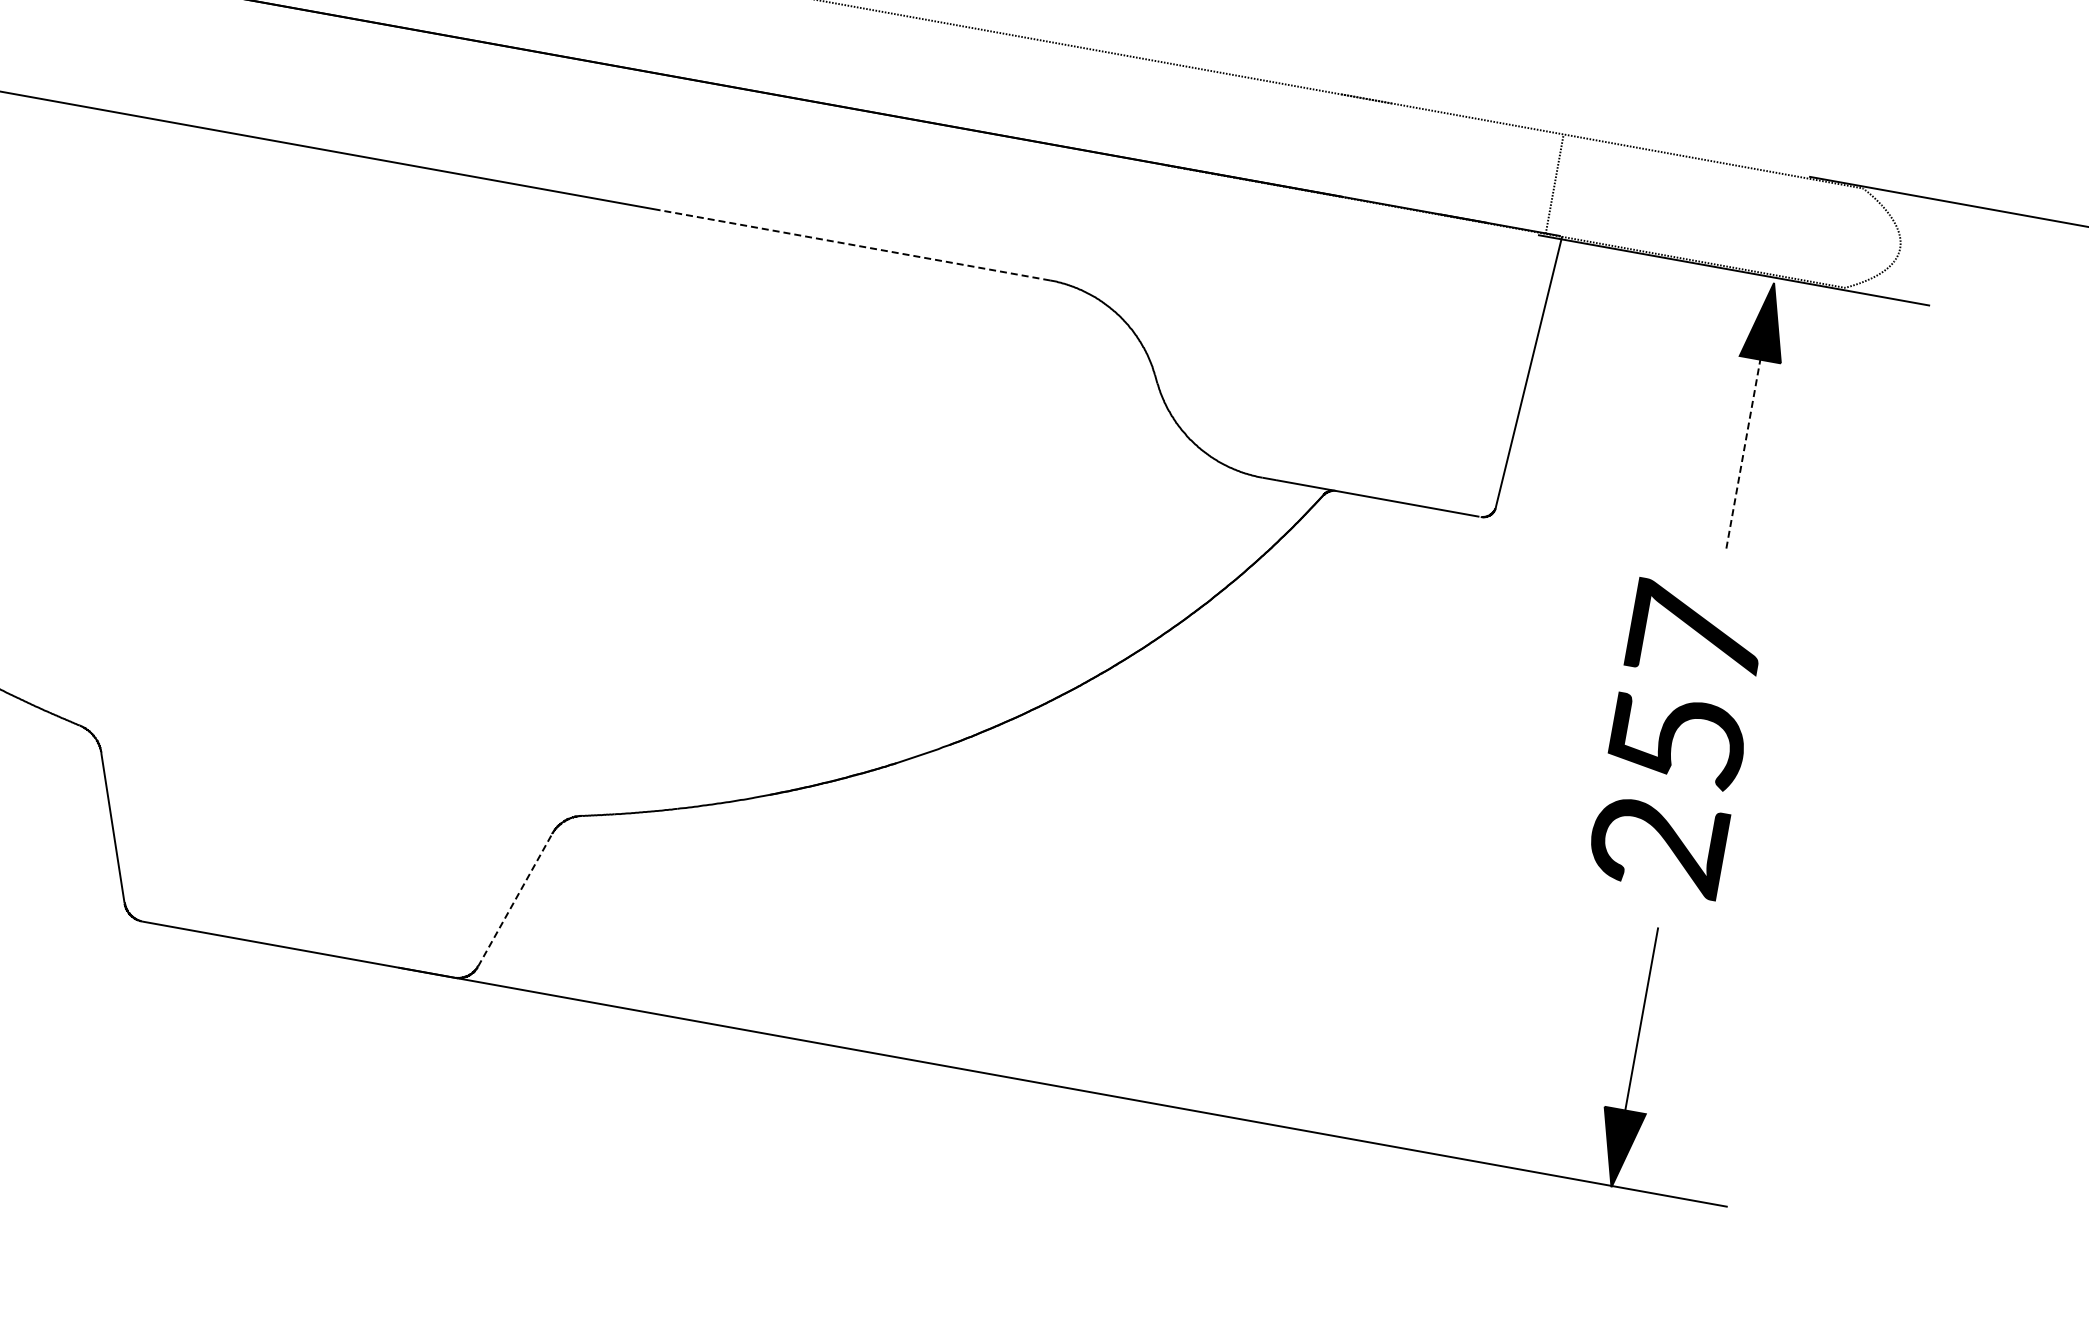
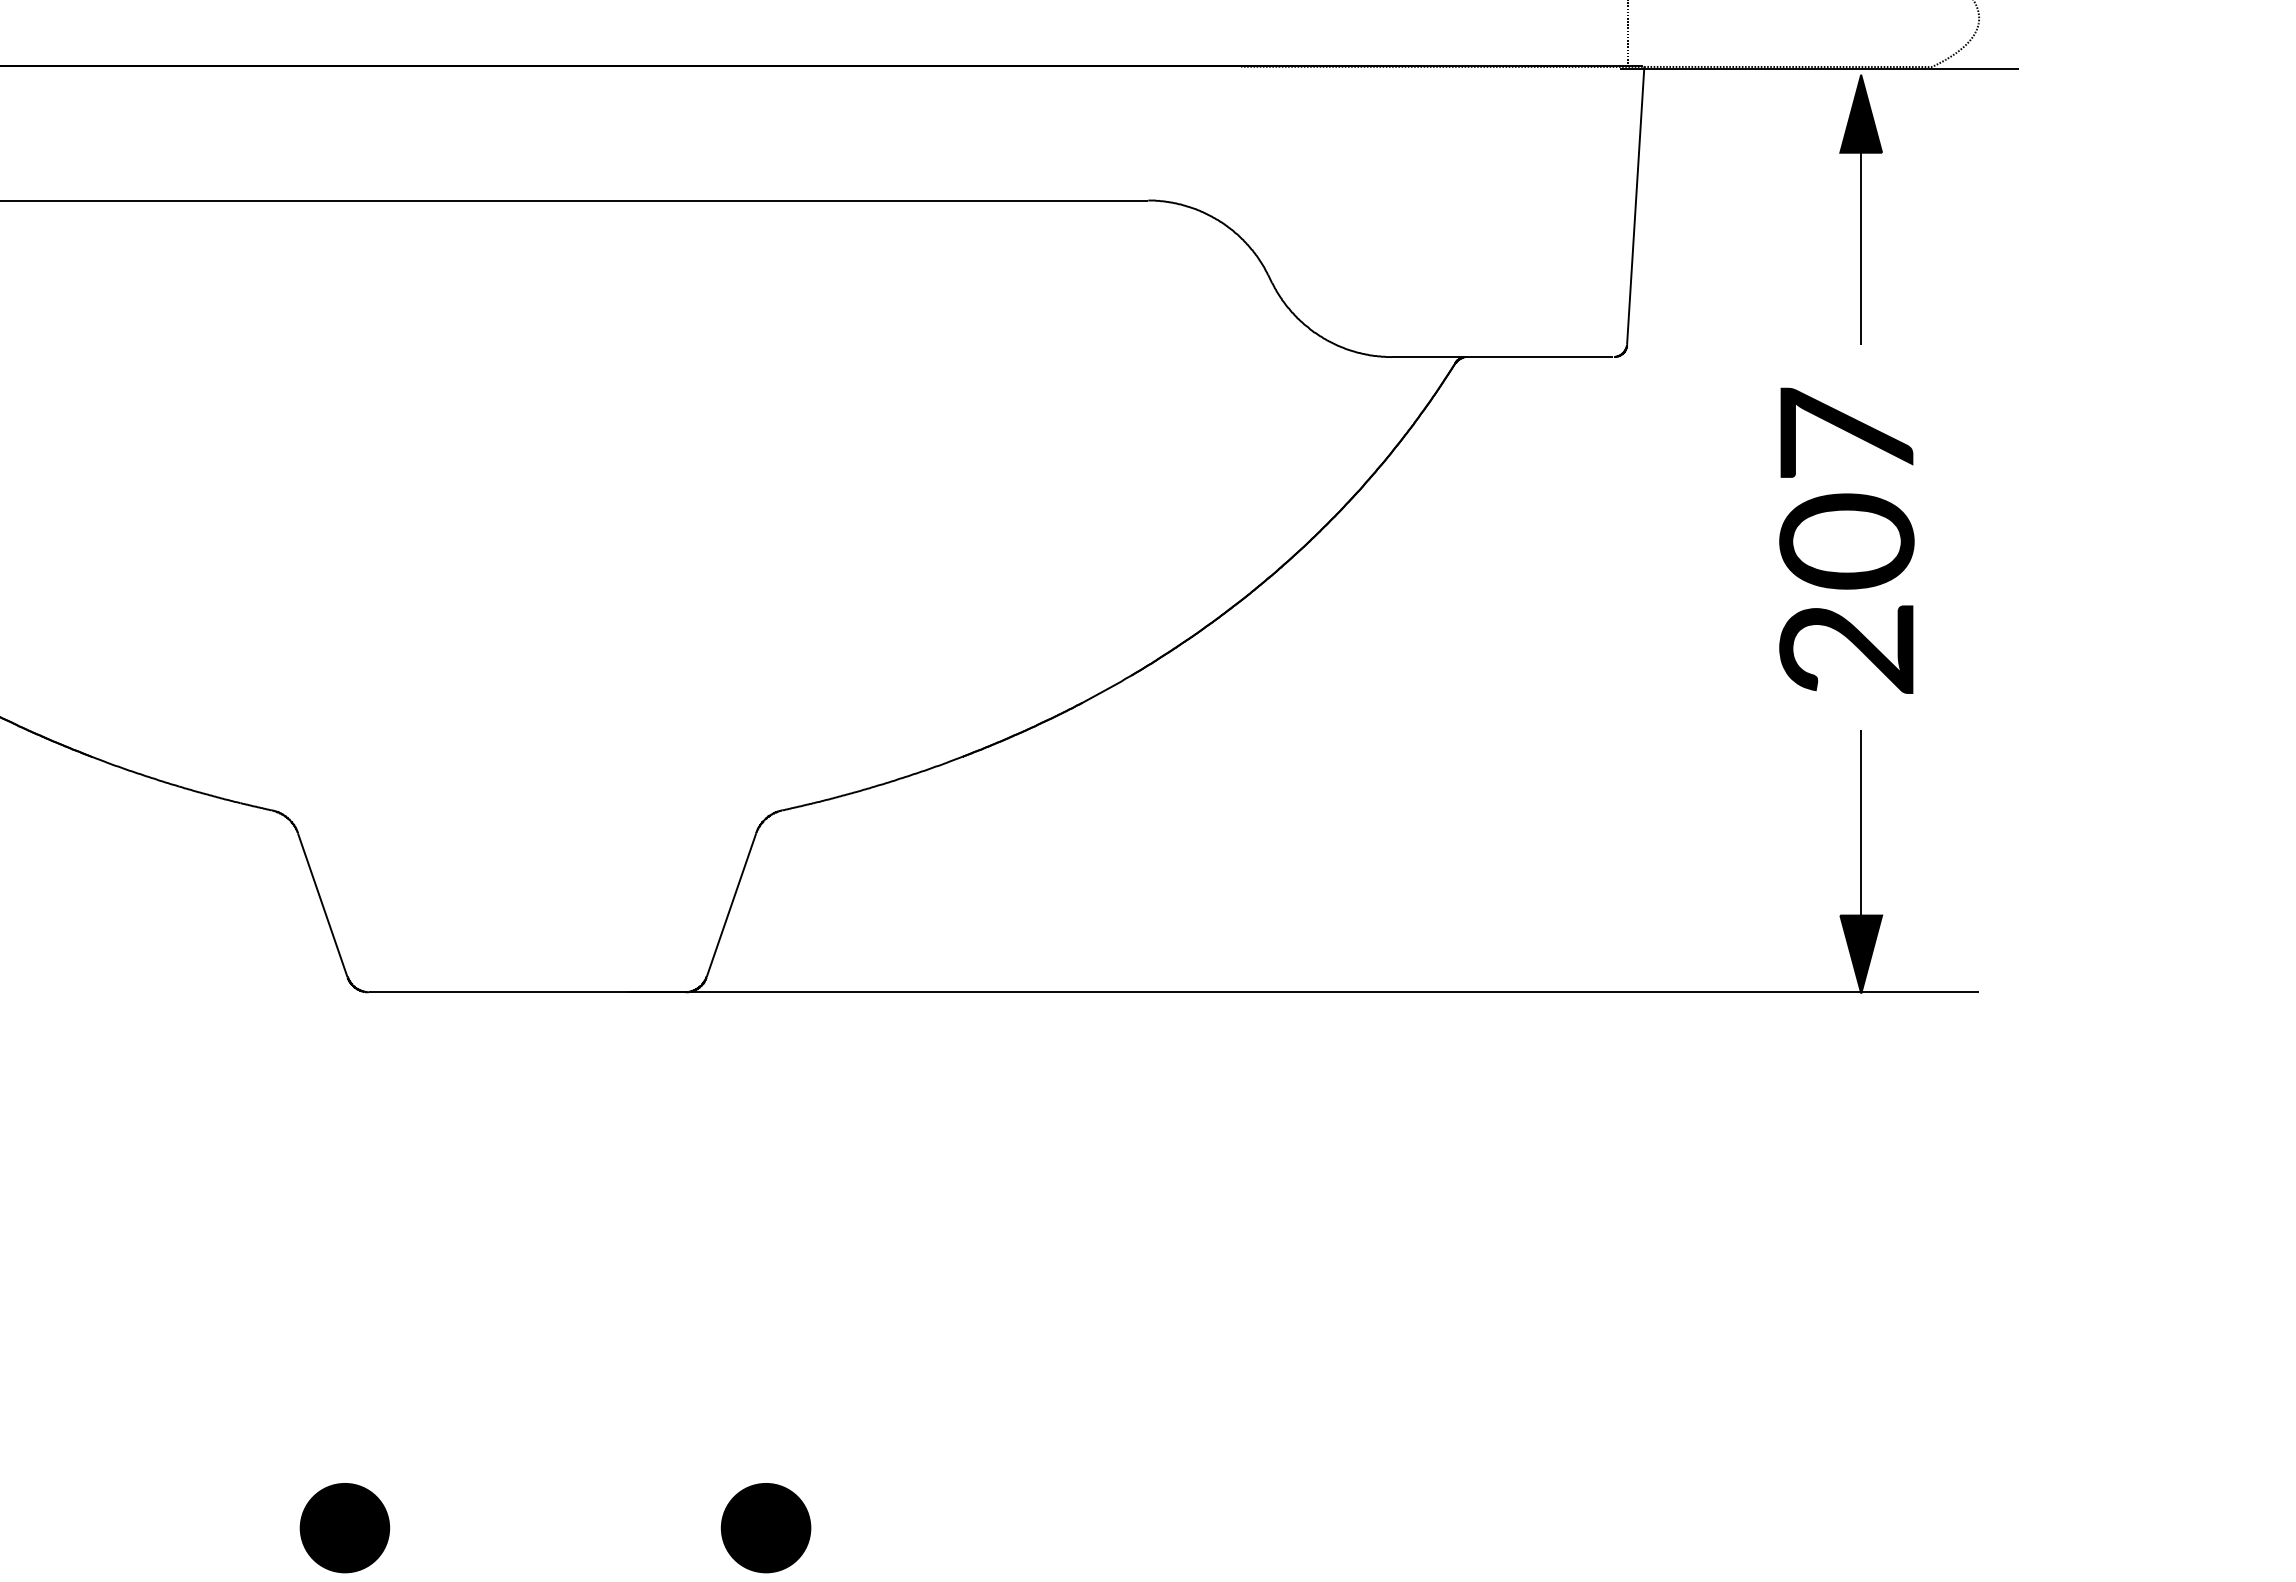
line: (855, 245) -> (950, 200), dashed -> solid
line: (1744, 450) -> (1861, 244), dashed -> solid
text: (1676, 739) -> (1846, 541), 257 -> 207
line: (515, 900) -> (731, 905), dashed -> solid

